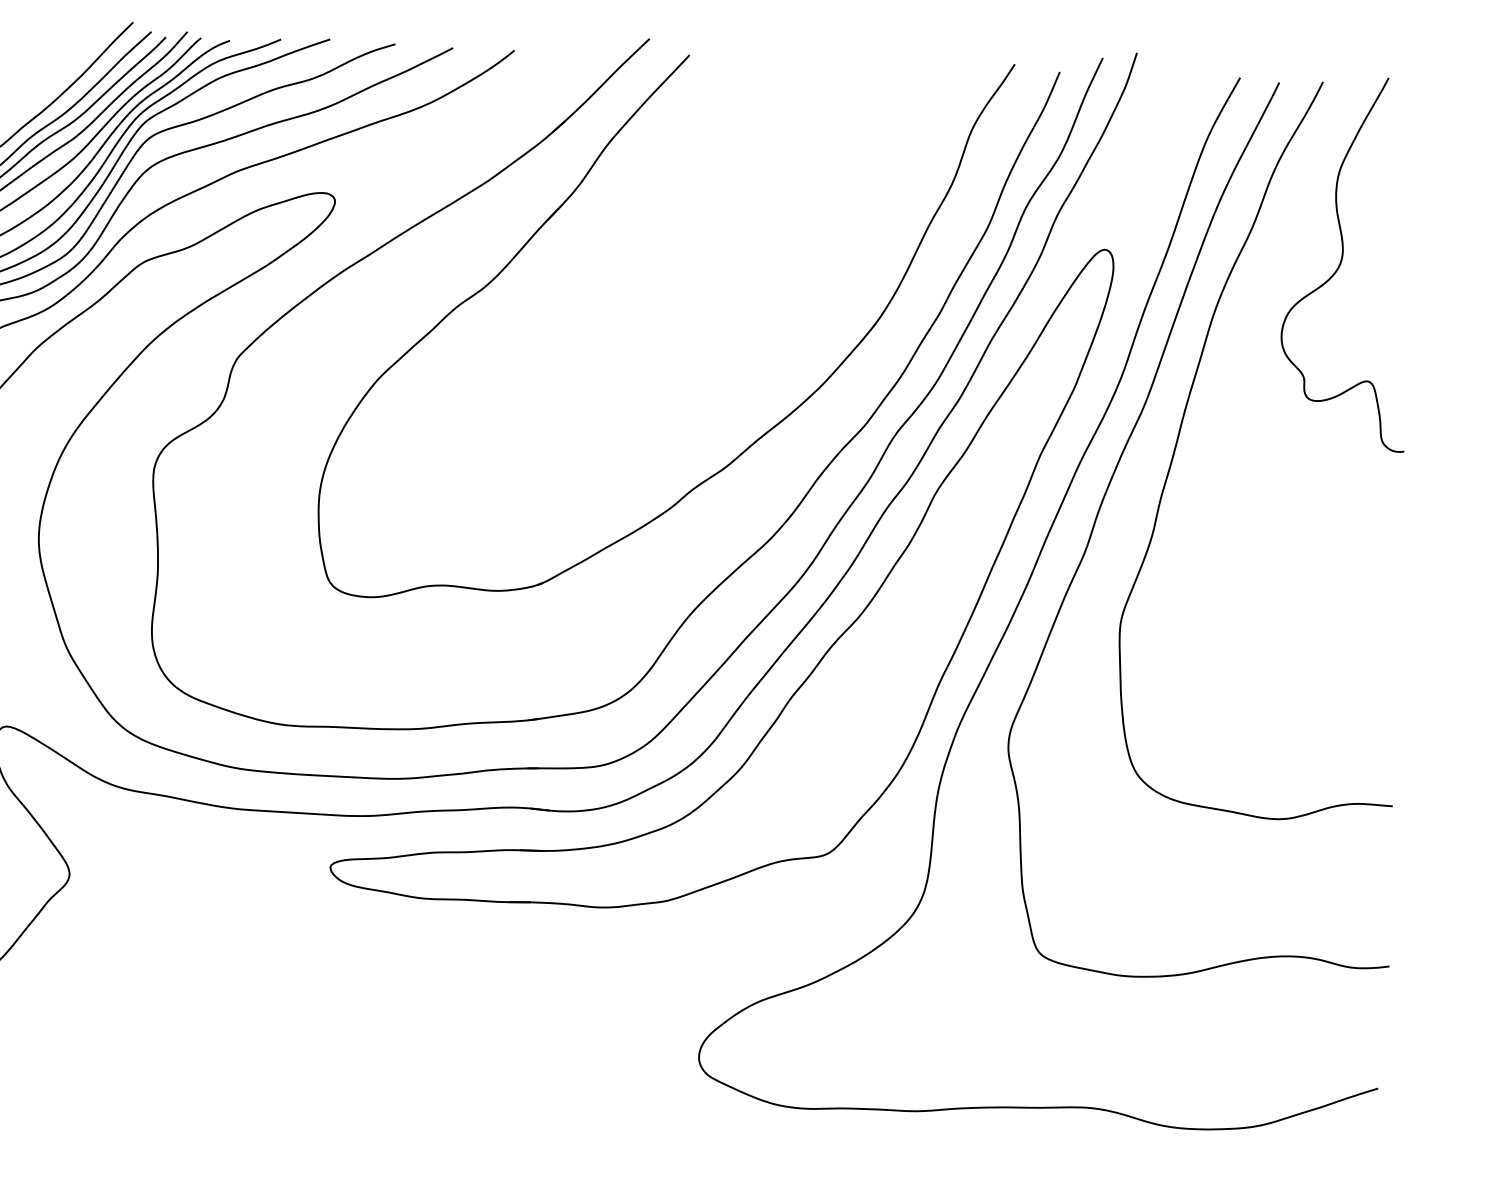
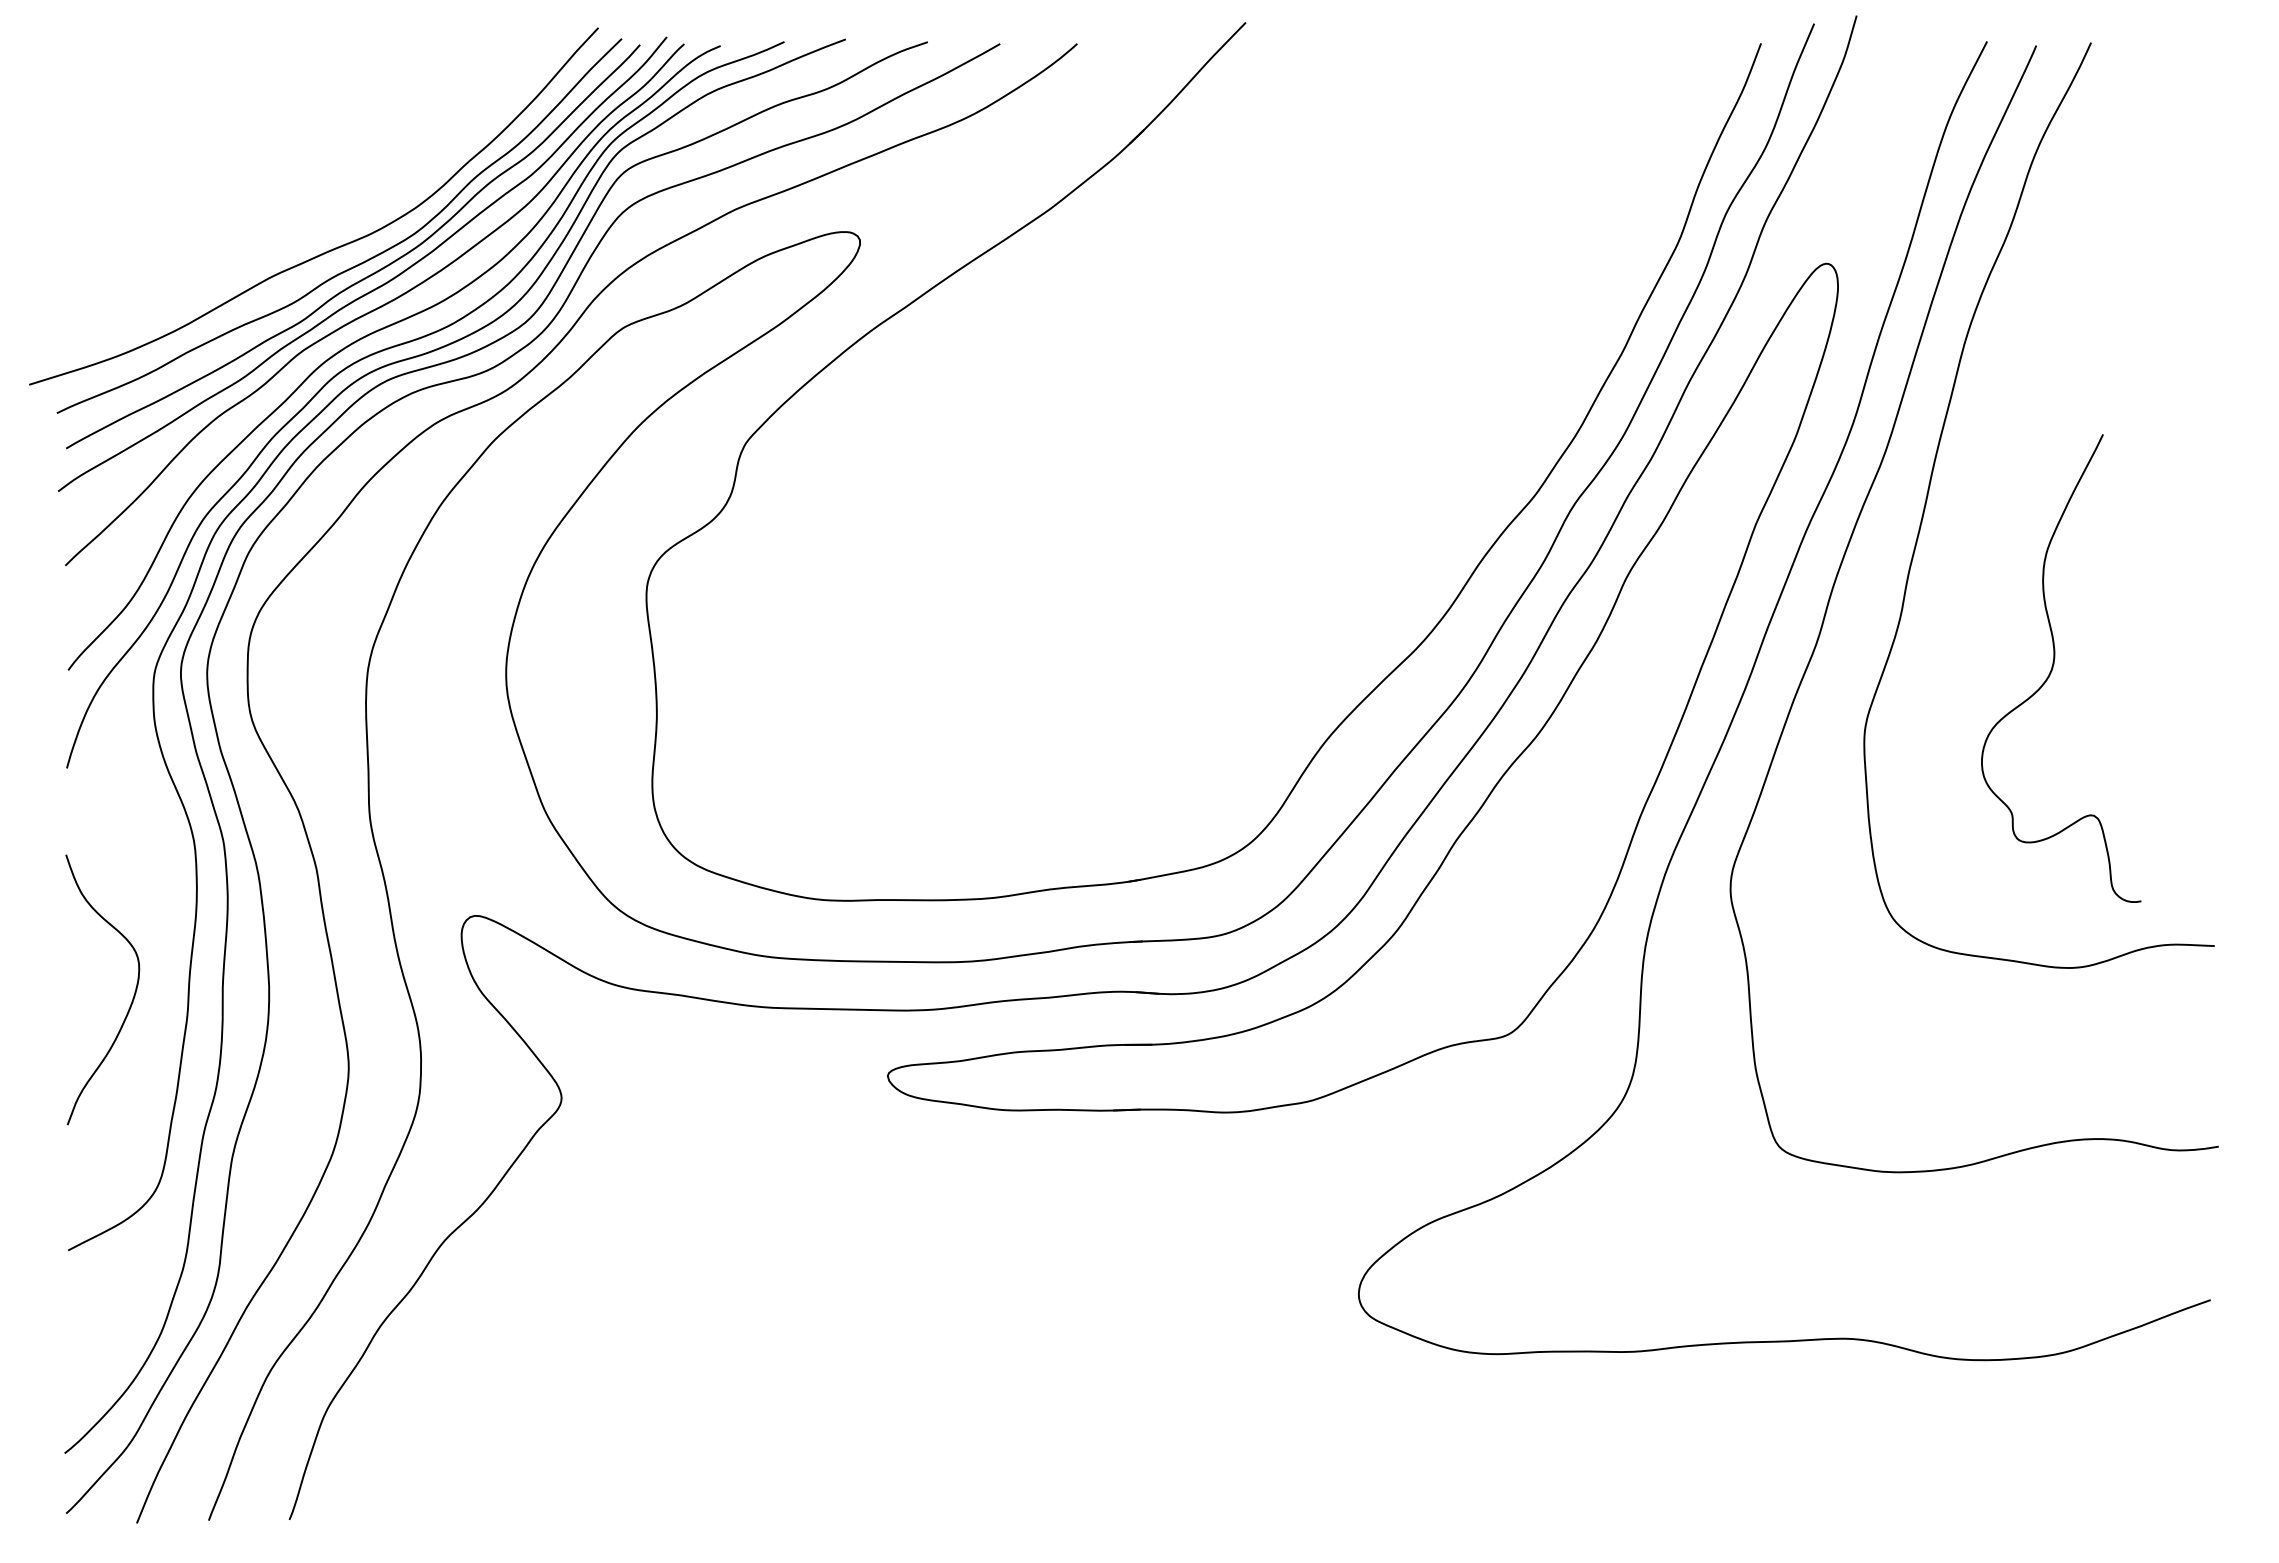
curve: (1341, 263) -> (2053, 668), moved
part: (757, 439) -> (1400, 518), removed

